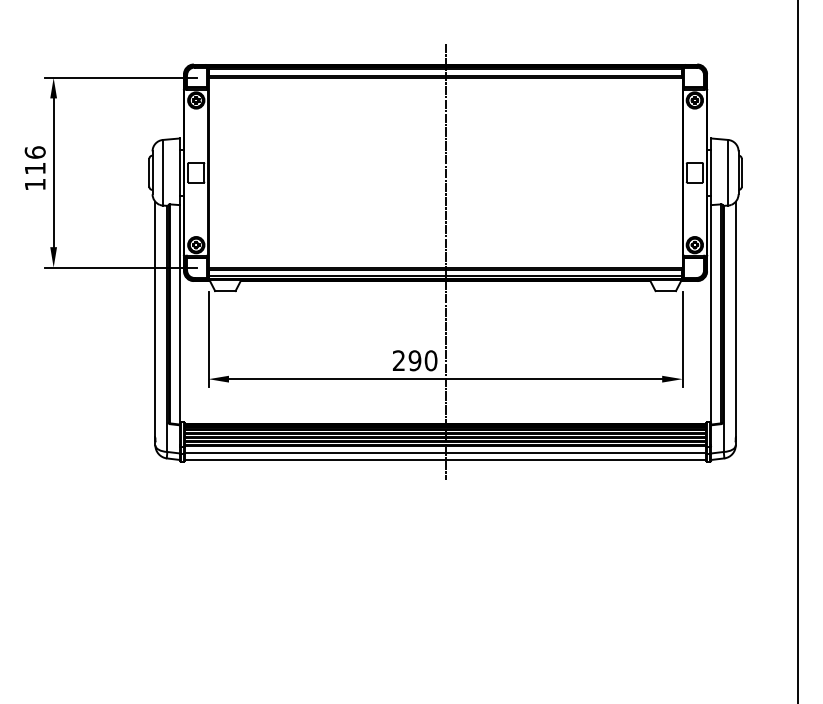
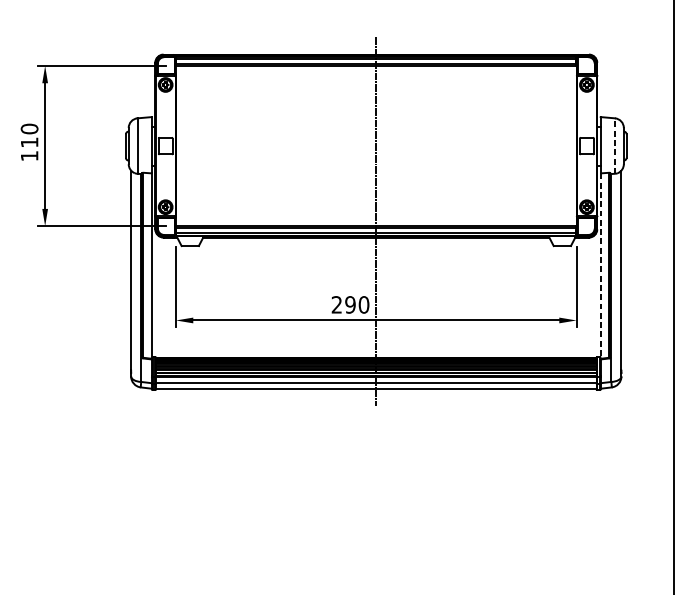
text: (34, 152) -> (28, 128), 116 -> 110
line: (728, 172) -> (615, 145), solid -> dashed
line: (711, 314) -> (600, 265), solid -> dashed

